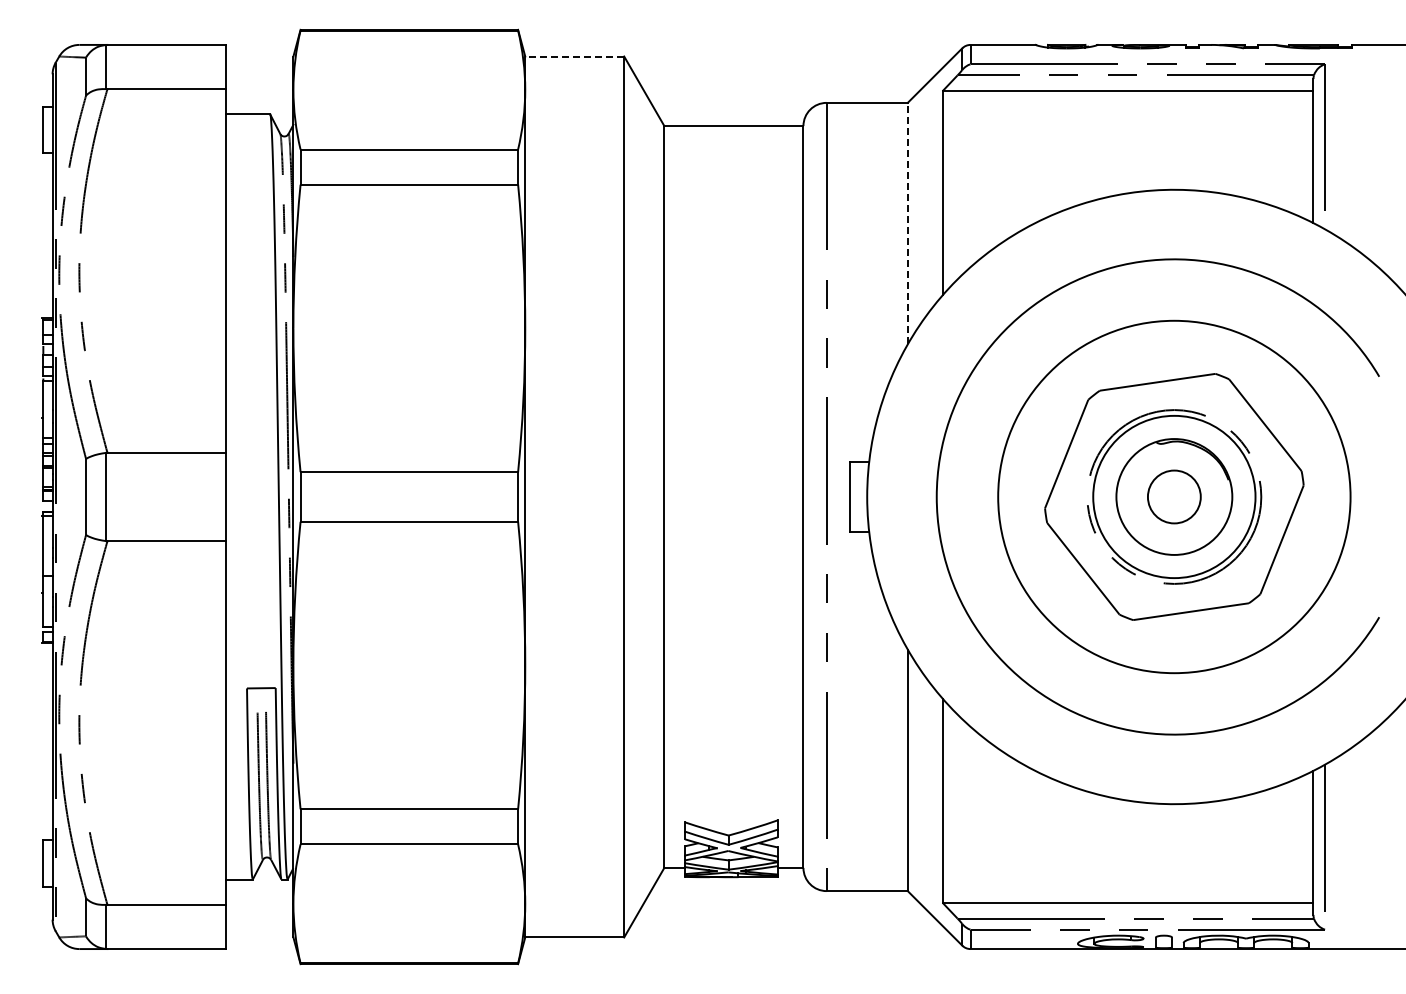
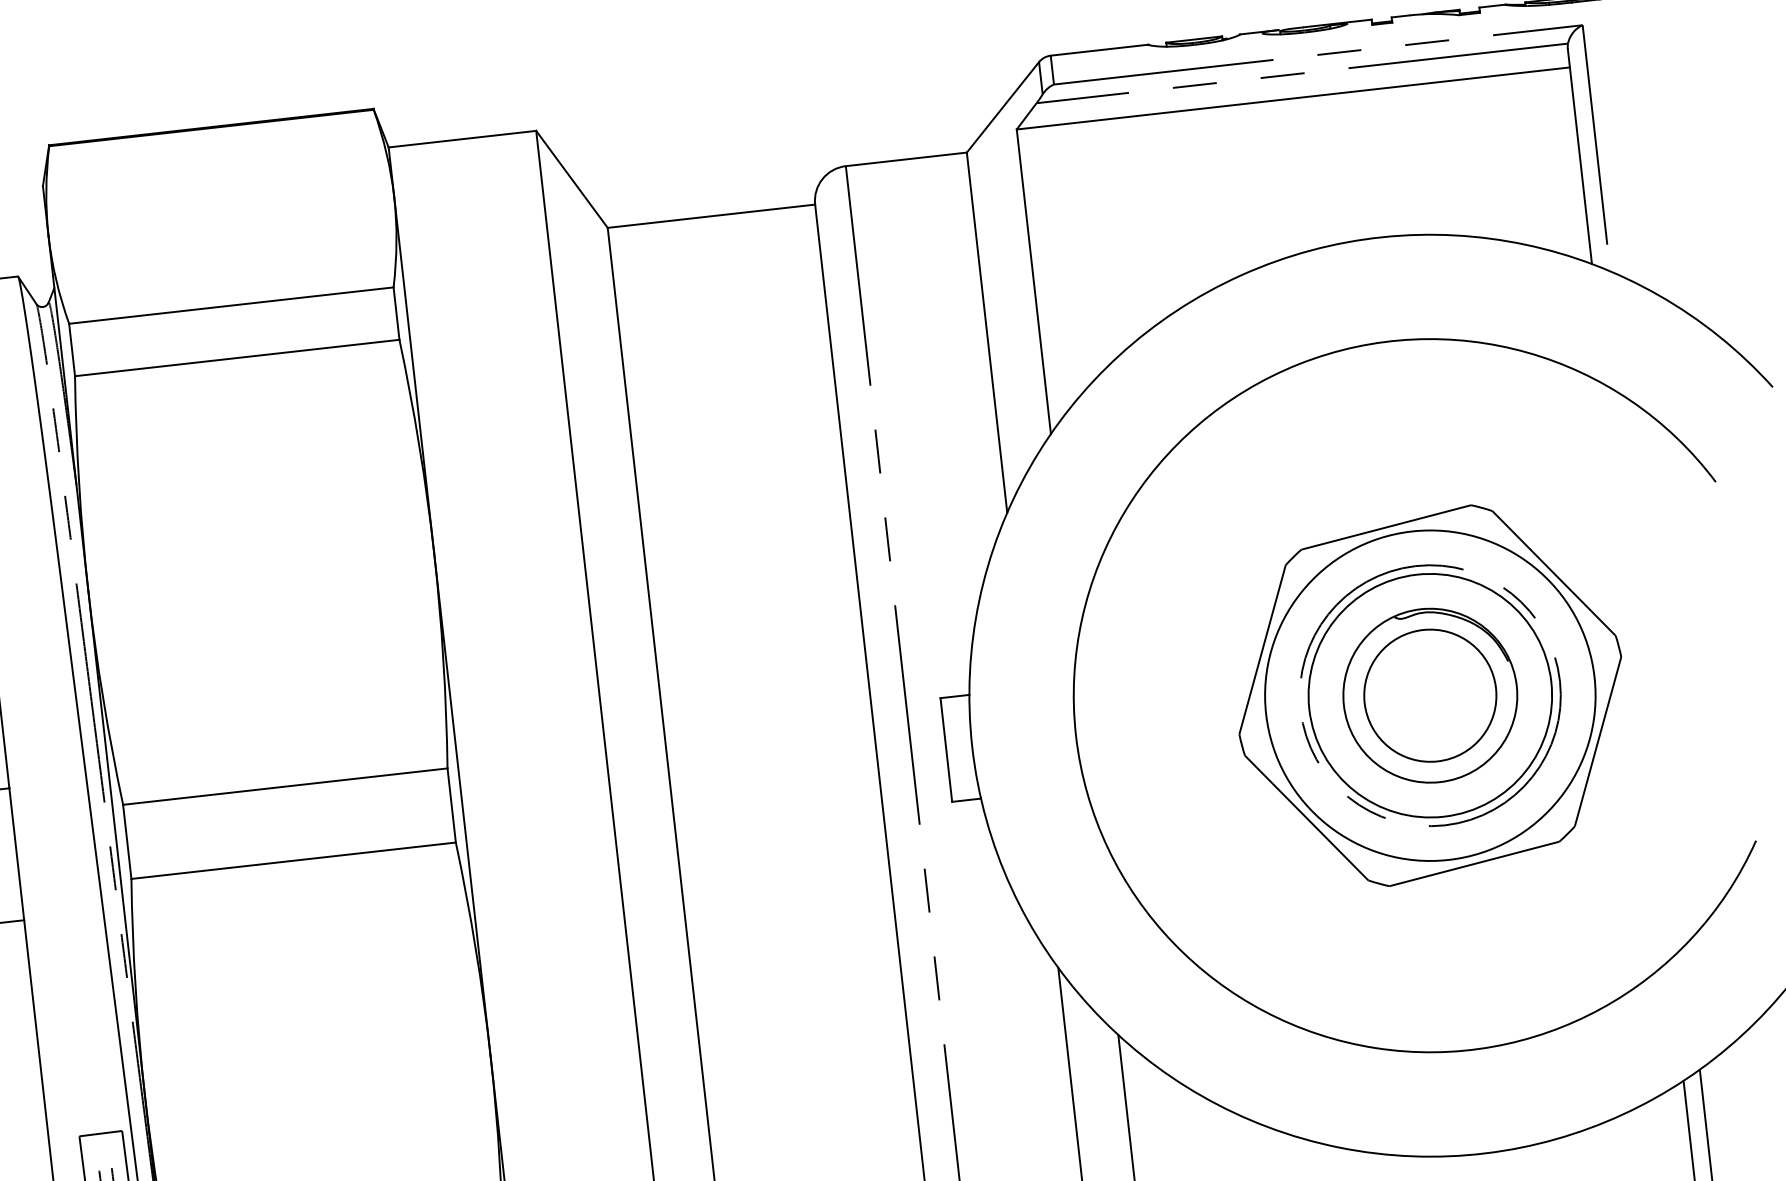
line: (574, 56) -> (462, 139), dashed -> solid
line: (907, 223) -> (986, 332), dashed -> solid
circle: (1174, 496) -> (1430, 694), size x0.62
circle: (1174, 496) -> (1430, 694), size x1.67

